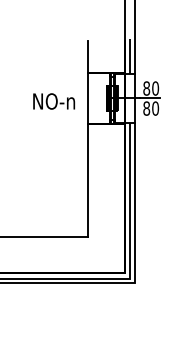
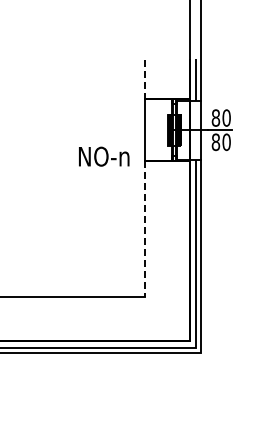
line: (88, 57) -> (145, 80), solid -> dashed
text: (54, 101) -> (104, 156), moved
line: (88, 180) -> (145, 229), solid -> dashed

